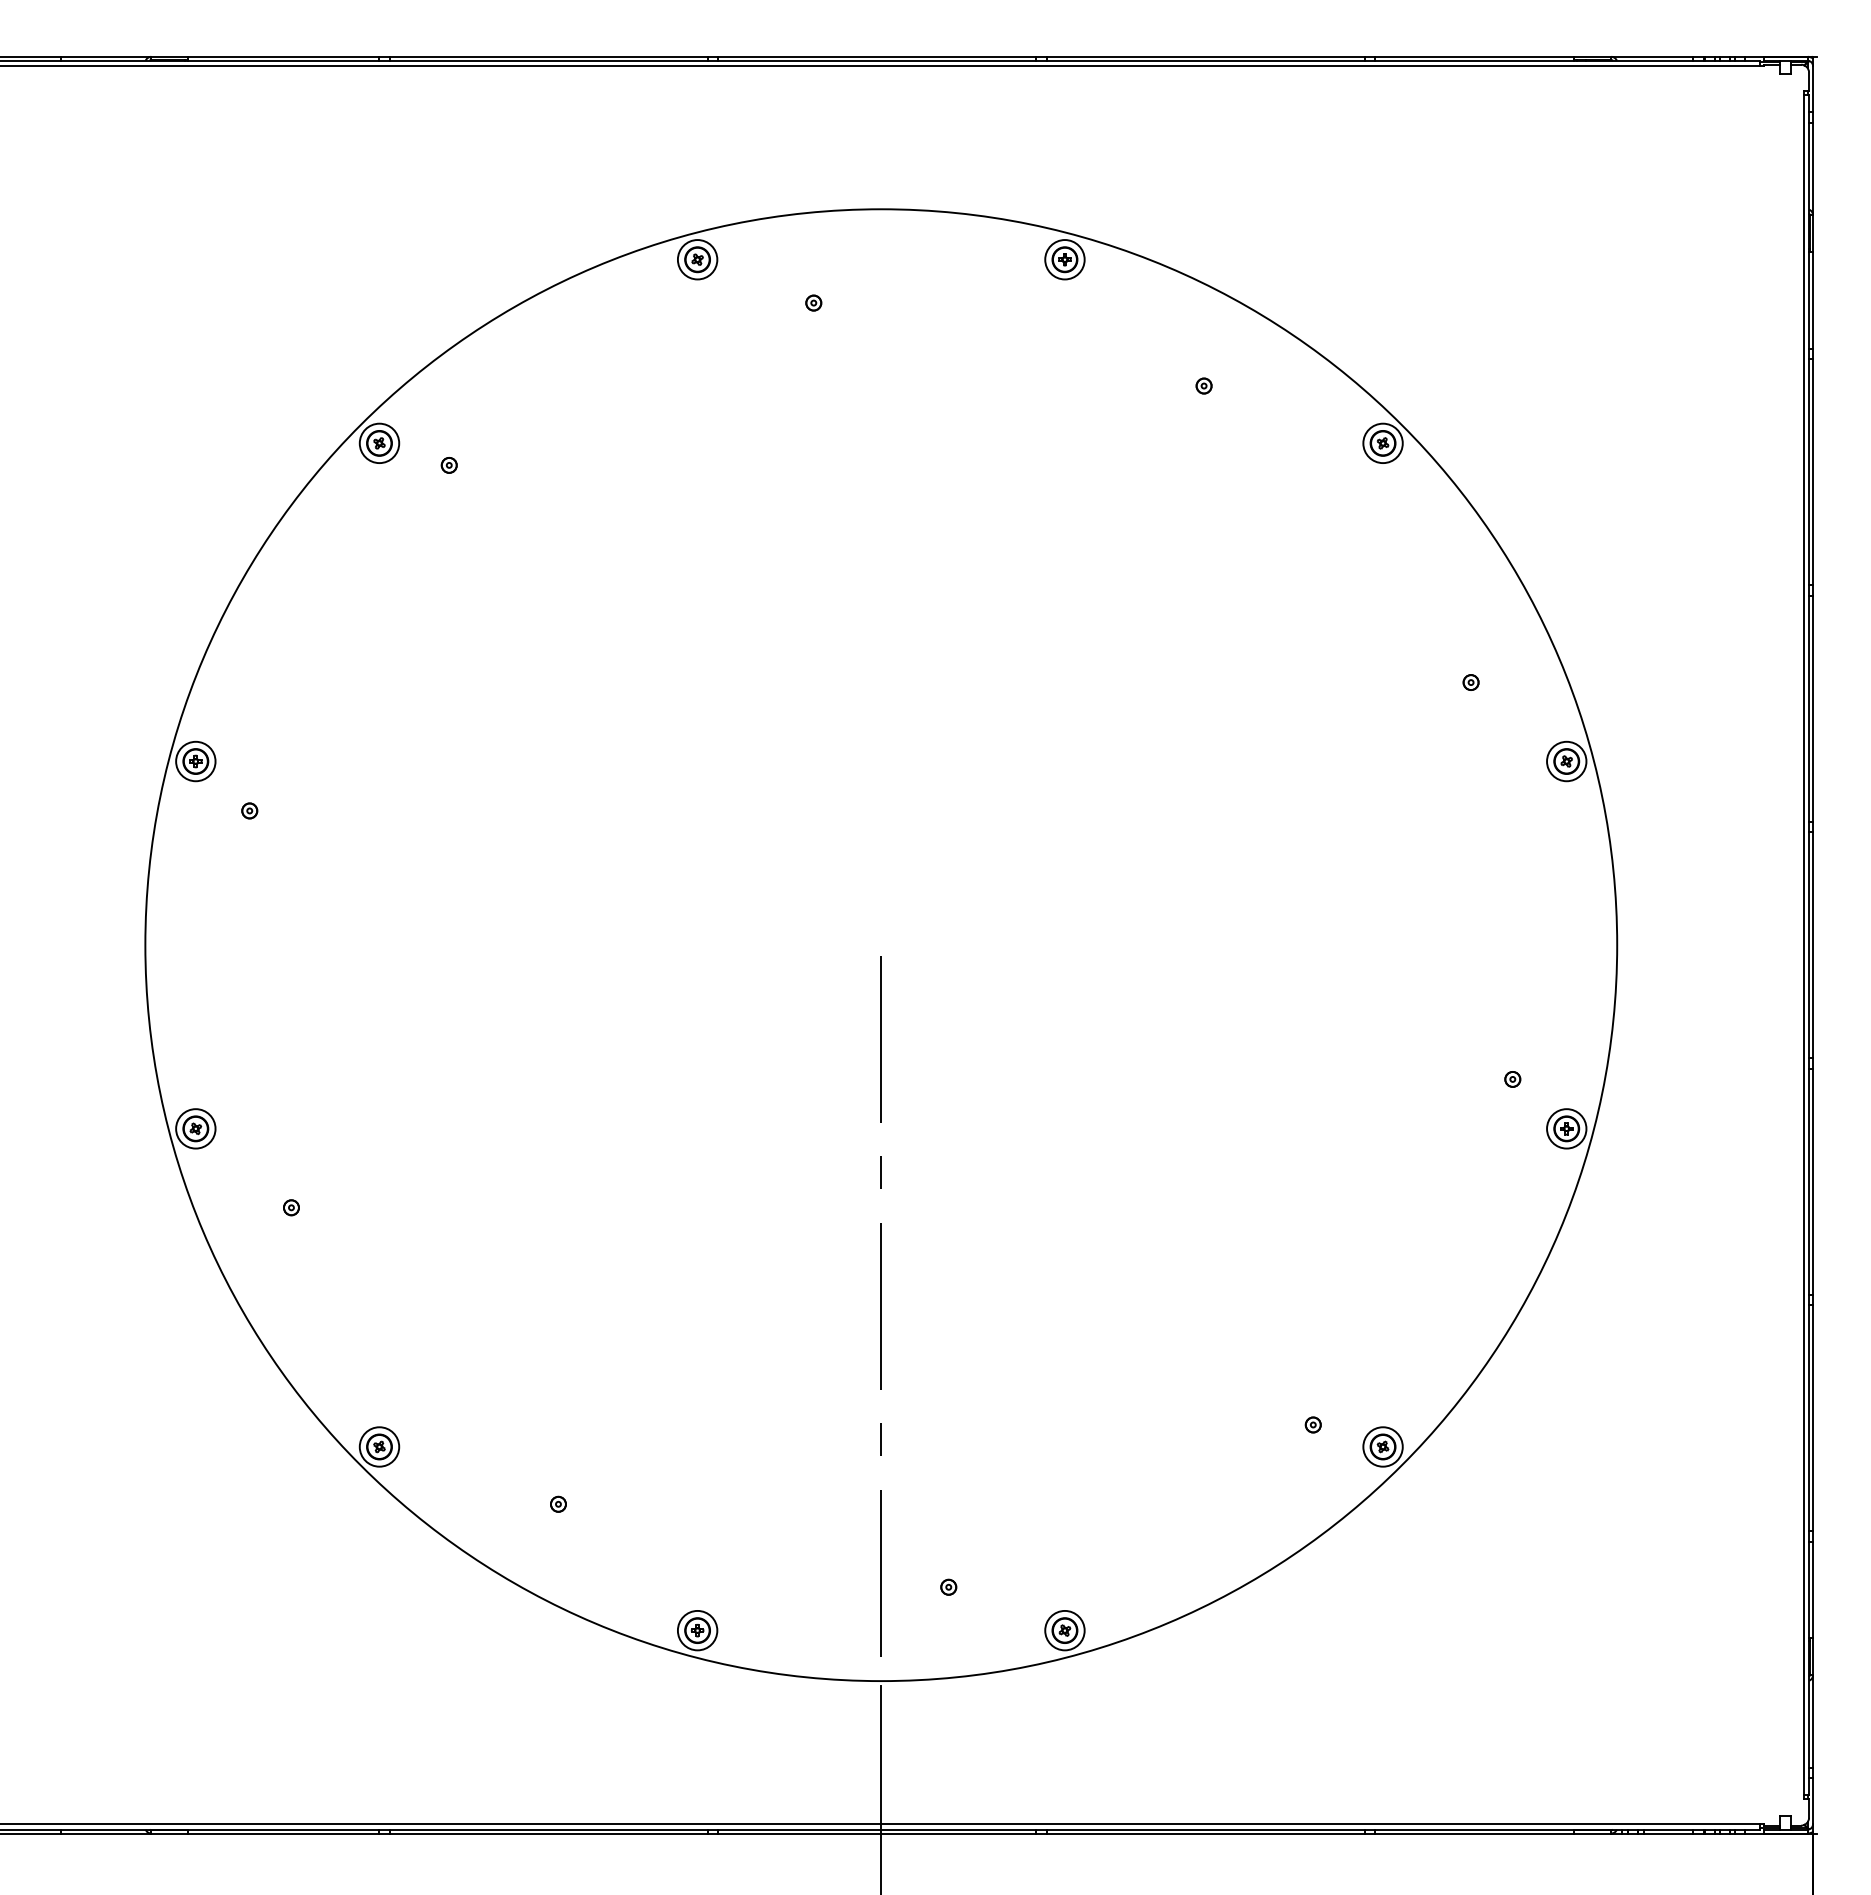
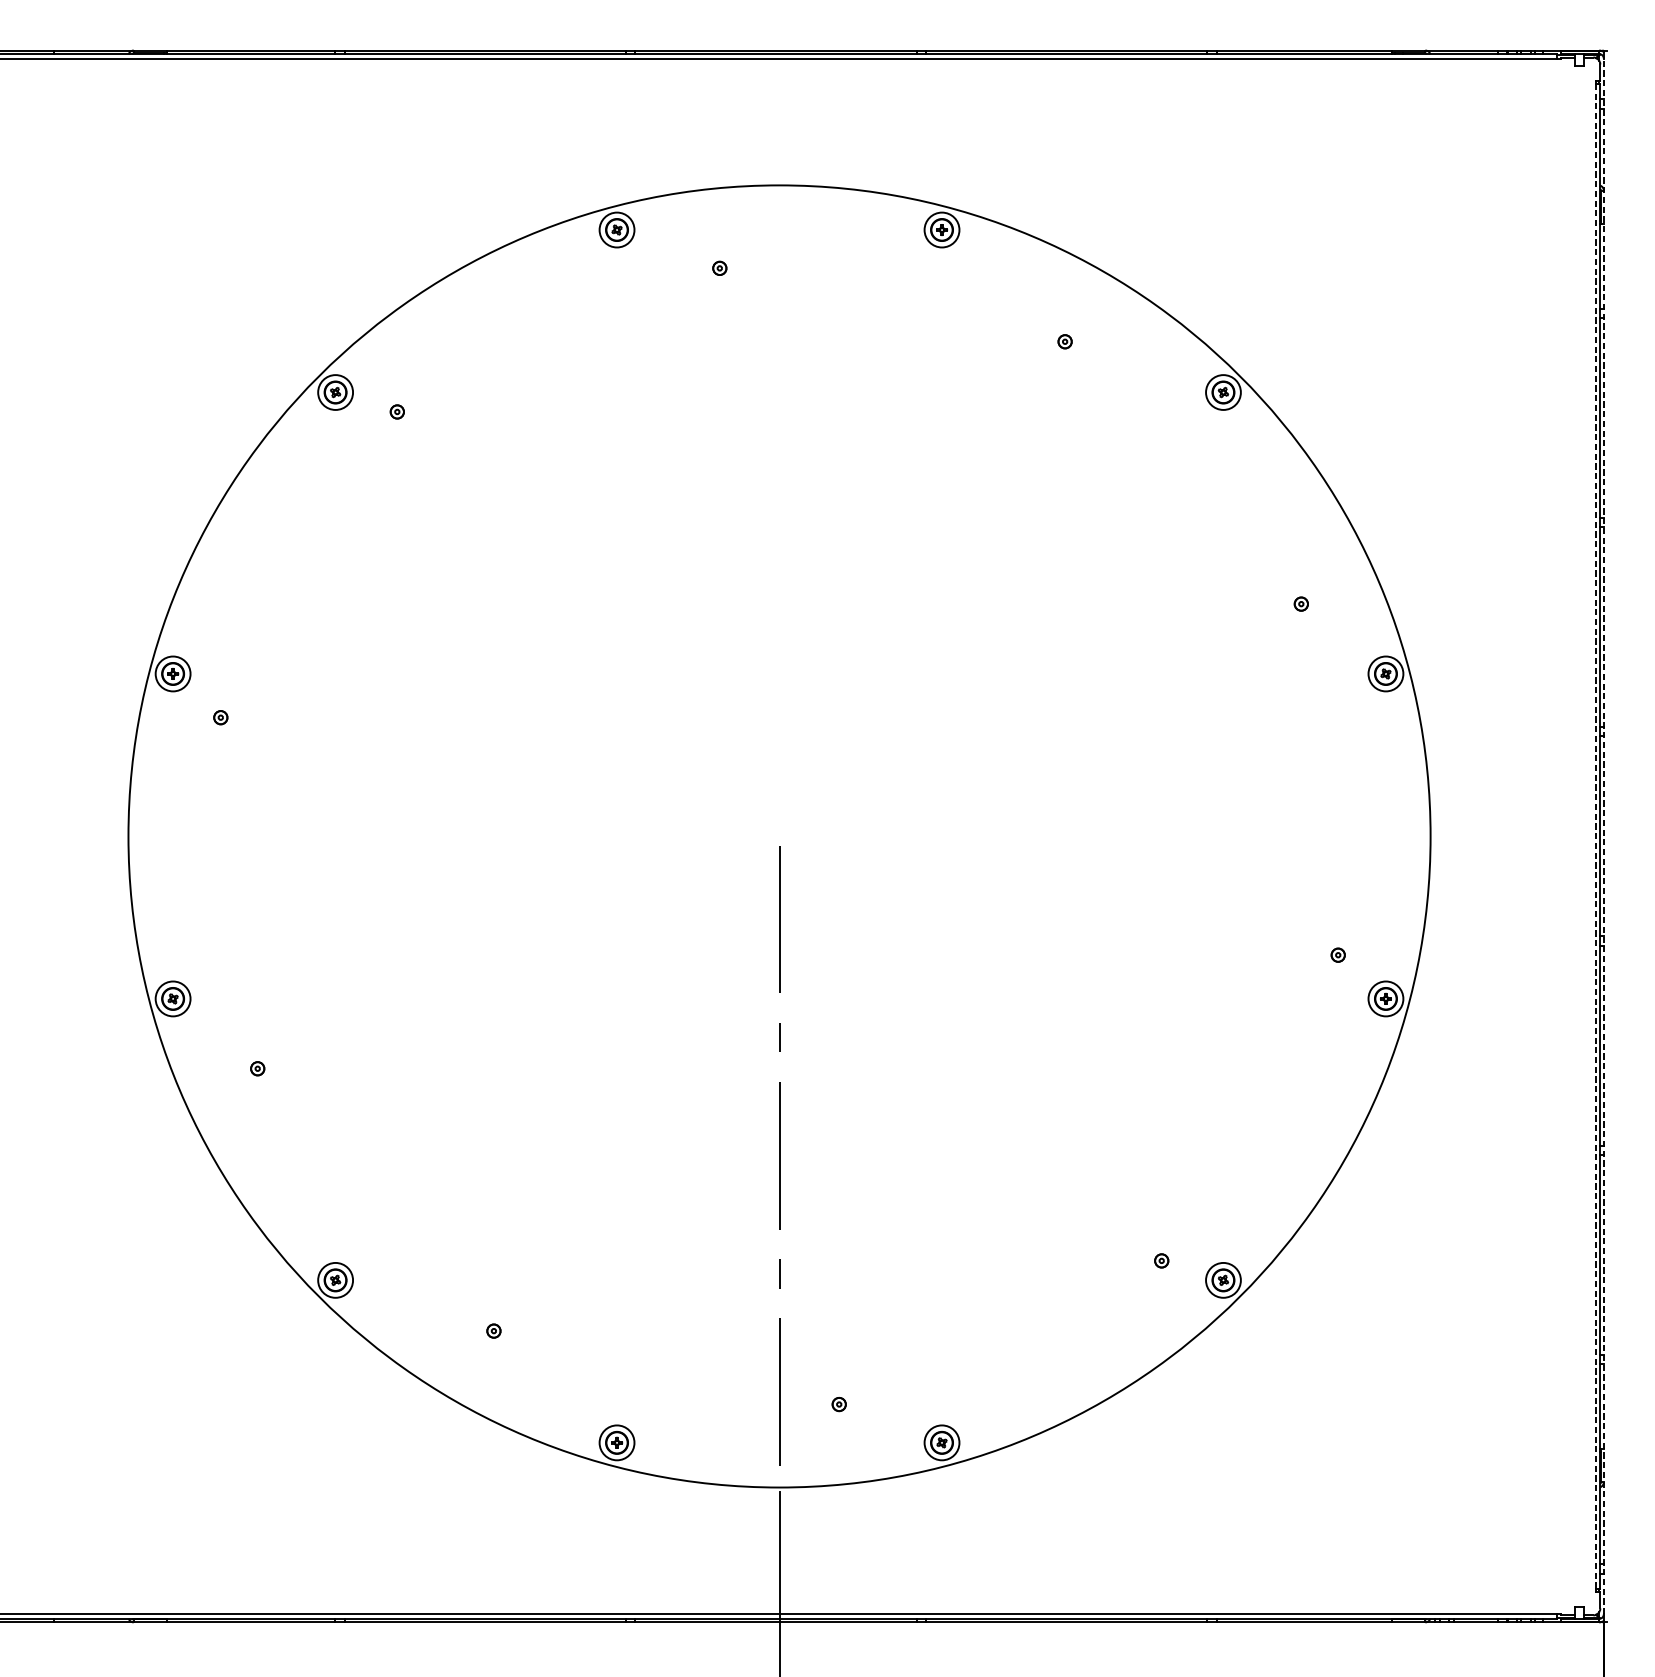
line: (1803, 944) -> (1595, 835), solid -> dashed
line: (1813, 944) -> (1604, 835), solid -> dashed

